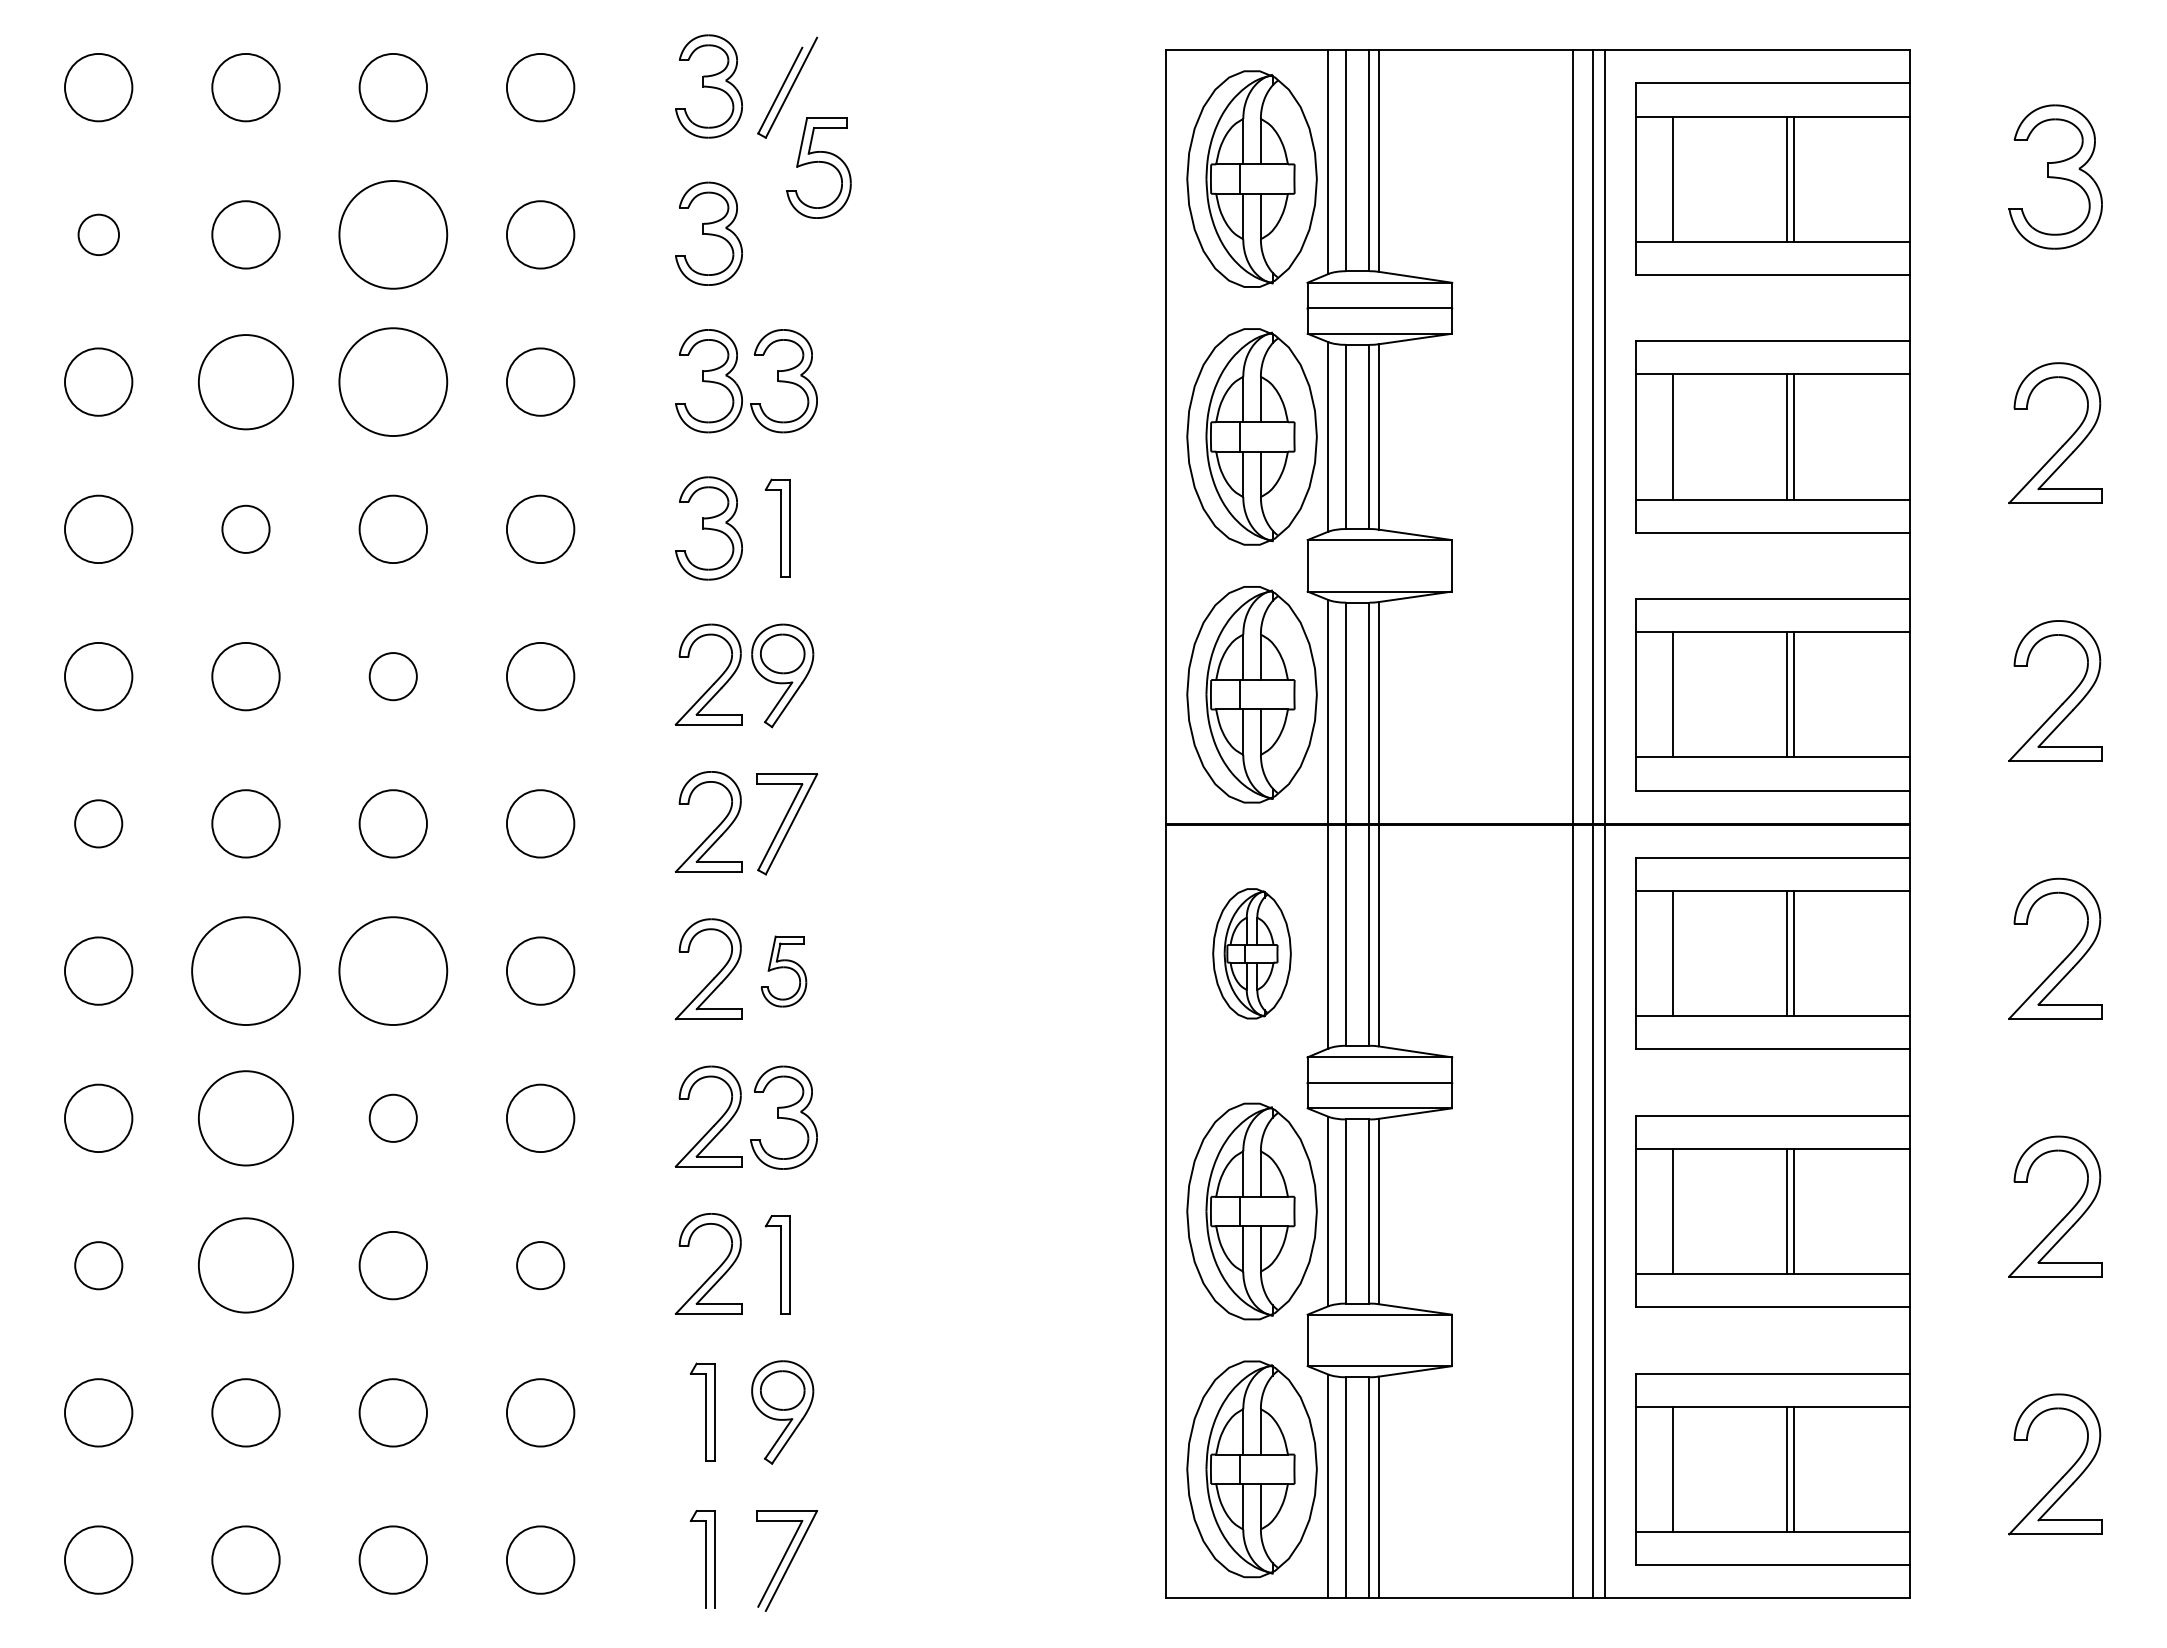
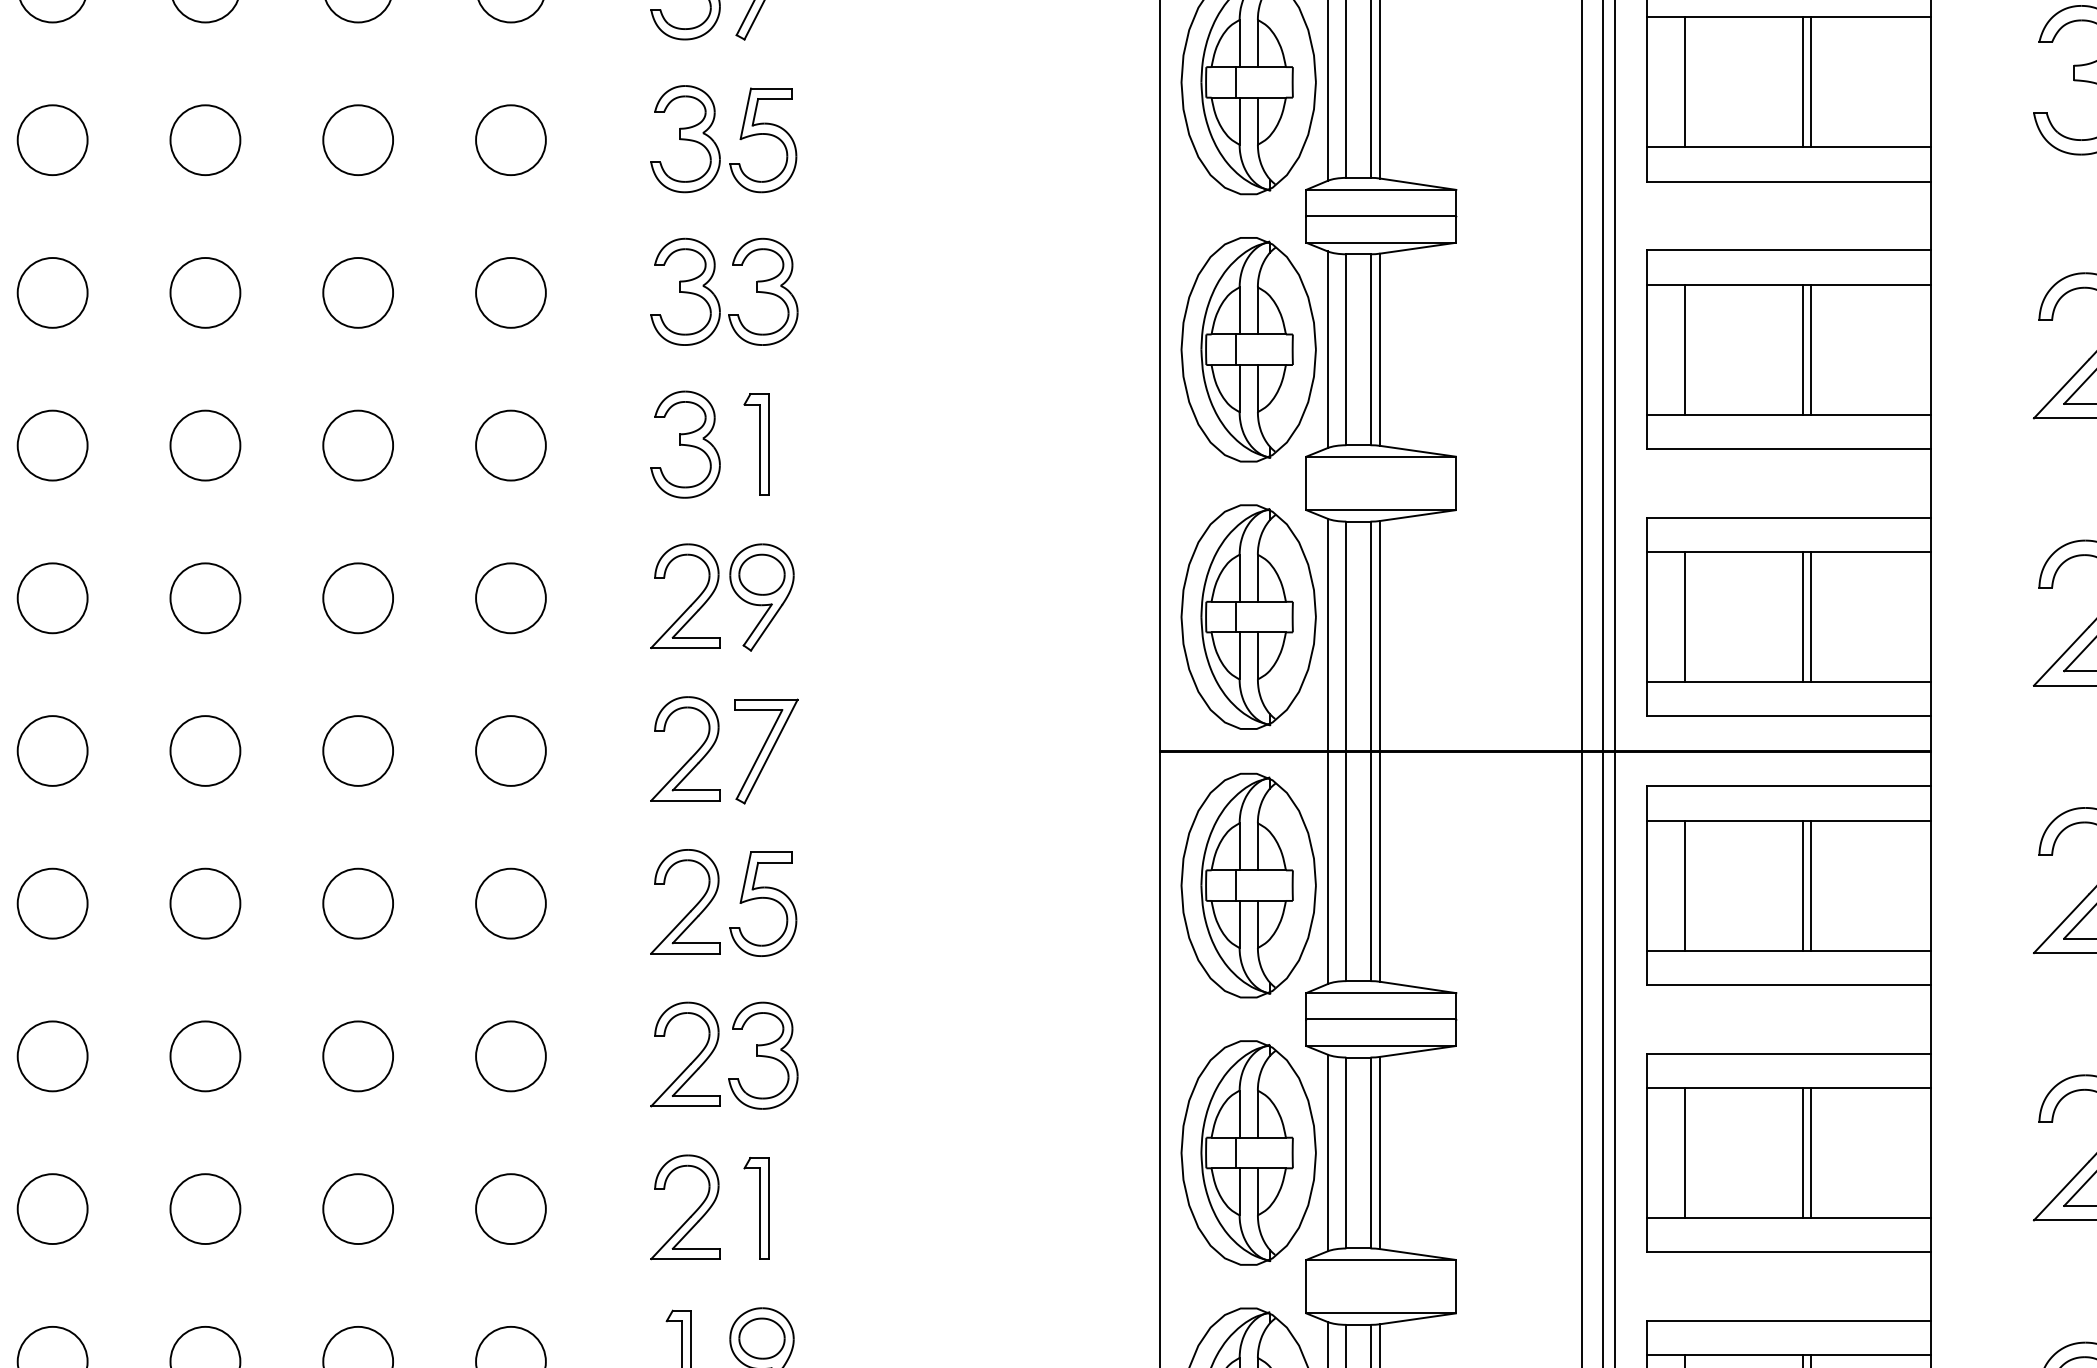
part: (818, 167) -> (762, 139), moved
circle: (98, 234) -> (52, 139), size x1.67
circle: (393, 234) -> (358, 139), size x0.62
circle: (245, 381) -> (204, 292), size x0.71
circle: (393, 381) -> (358, 292), size x0.62
circle: (245, 529) -> (204, 445), size x1.43
circle: (393, 676) -> (358, 598), size x1.43
circle: (98, 823) -> (52, 750), size x1.43
part: (1251, 953) -> (1248, 885), size x1.67
circle: (245, 970) -> (204, 903), size x0.62
circle: (393, 970) -> (358, 903), size x0.62
part: (783, 971) -> (762, 904), size x1.43
circle: (245, 1118) -> (204, 1056), size x0.71
circle: (393, 1118) -> (358, 1056), size x1.43
circle: (98, 1265) -> (52, 1208), size x1.43
circle: (245, 1265) -> (204, 1208), size x0.71
circle: (540, 1265) -> (510, 1208), size x1.43

